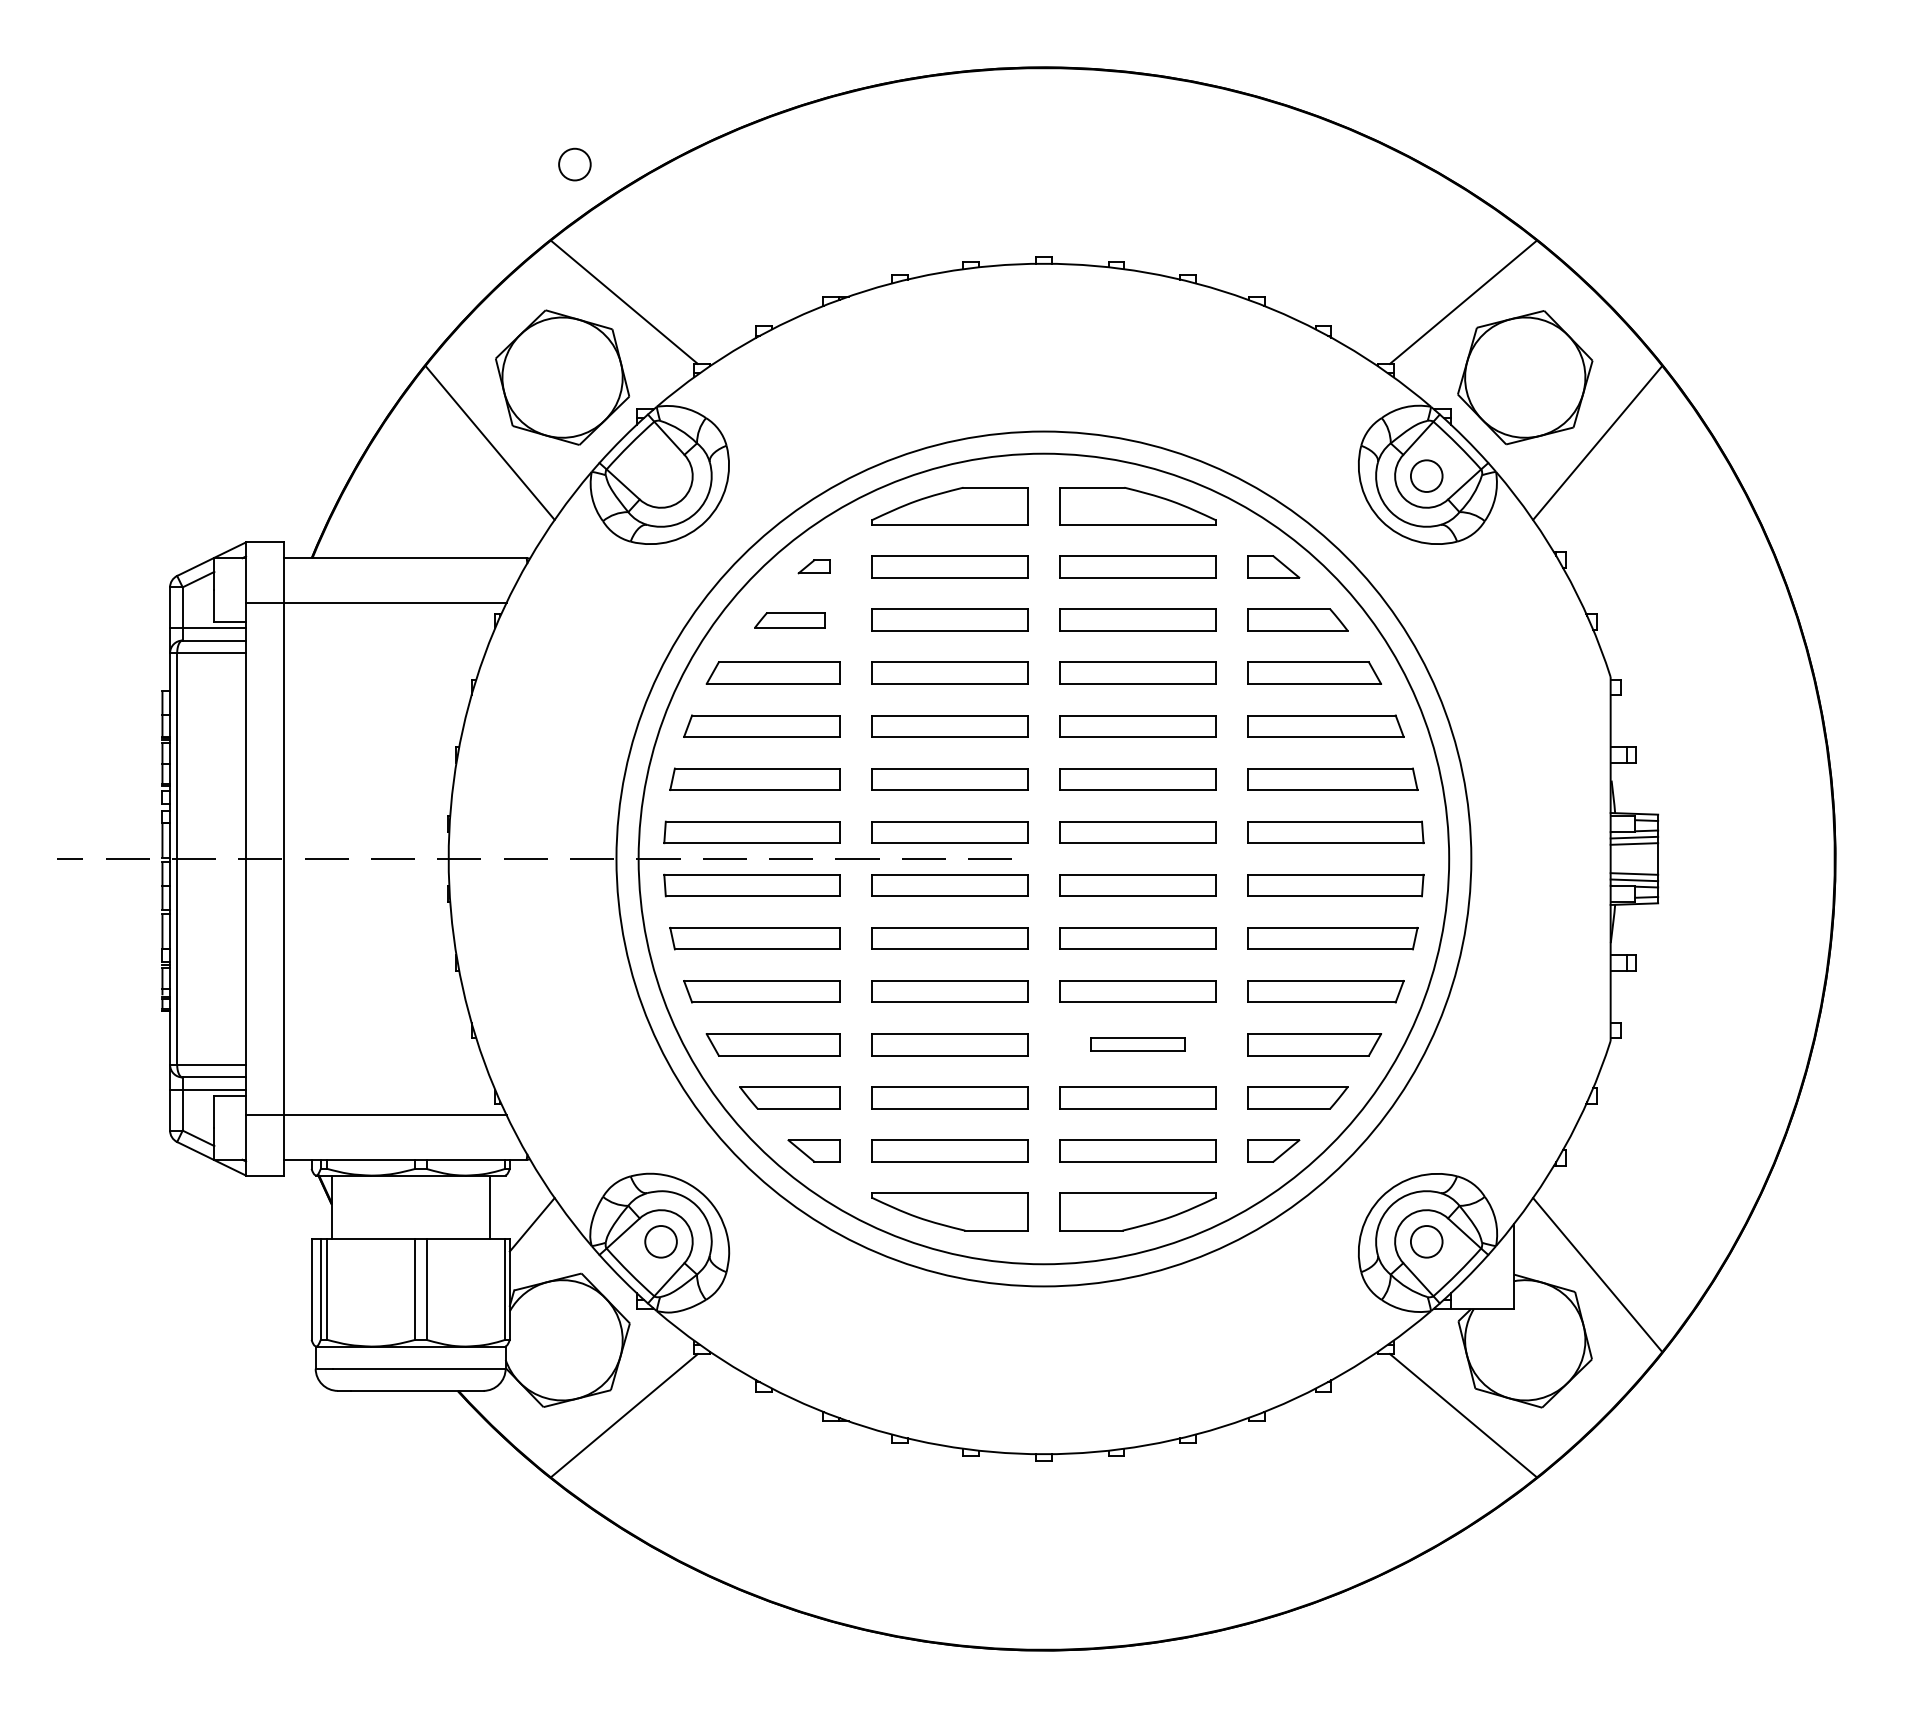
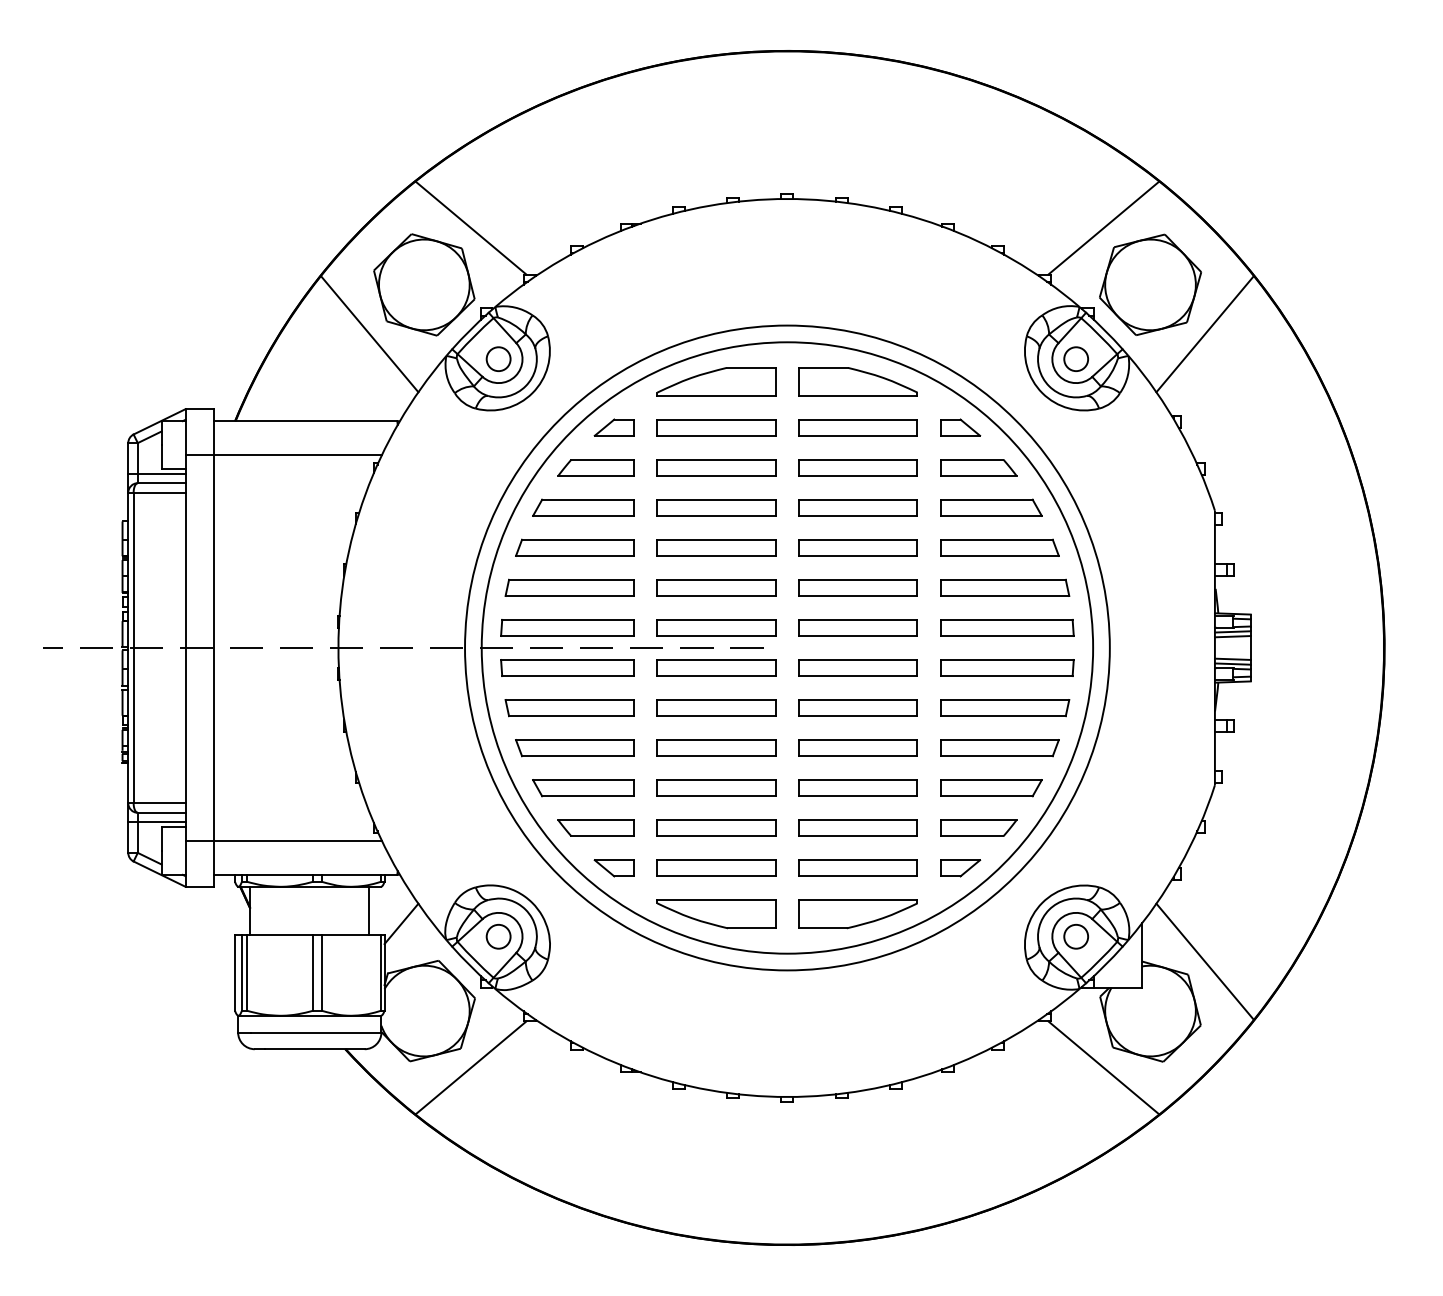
circle: (574, 163) -> (498, 358), moved
part: (813, 566) -> (613, 427), size x1.67
part: (789, 619) -> (595, 467), size x1.43
part: (1136, 1043) -> (857, 787), size x1.67

